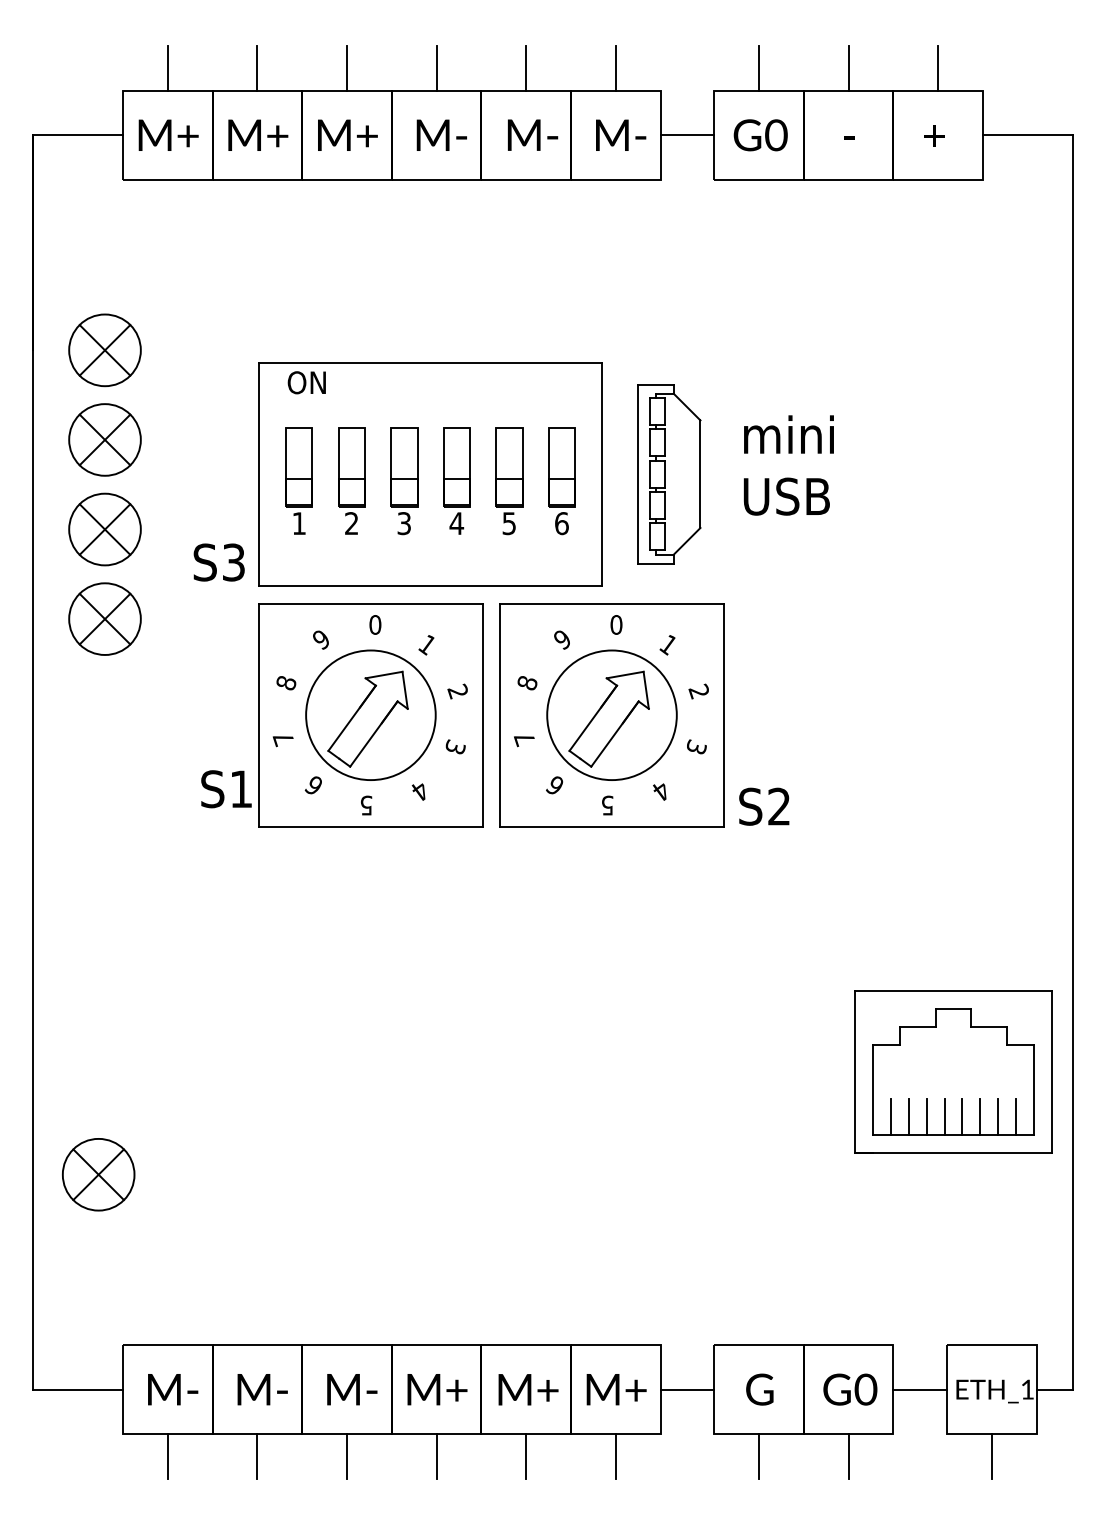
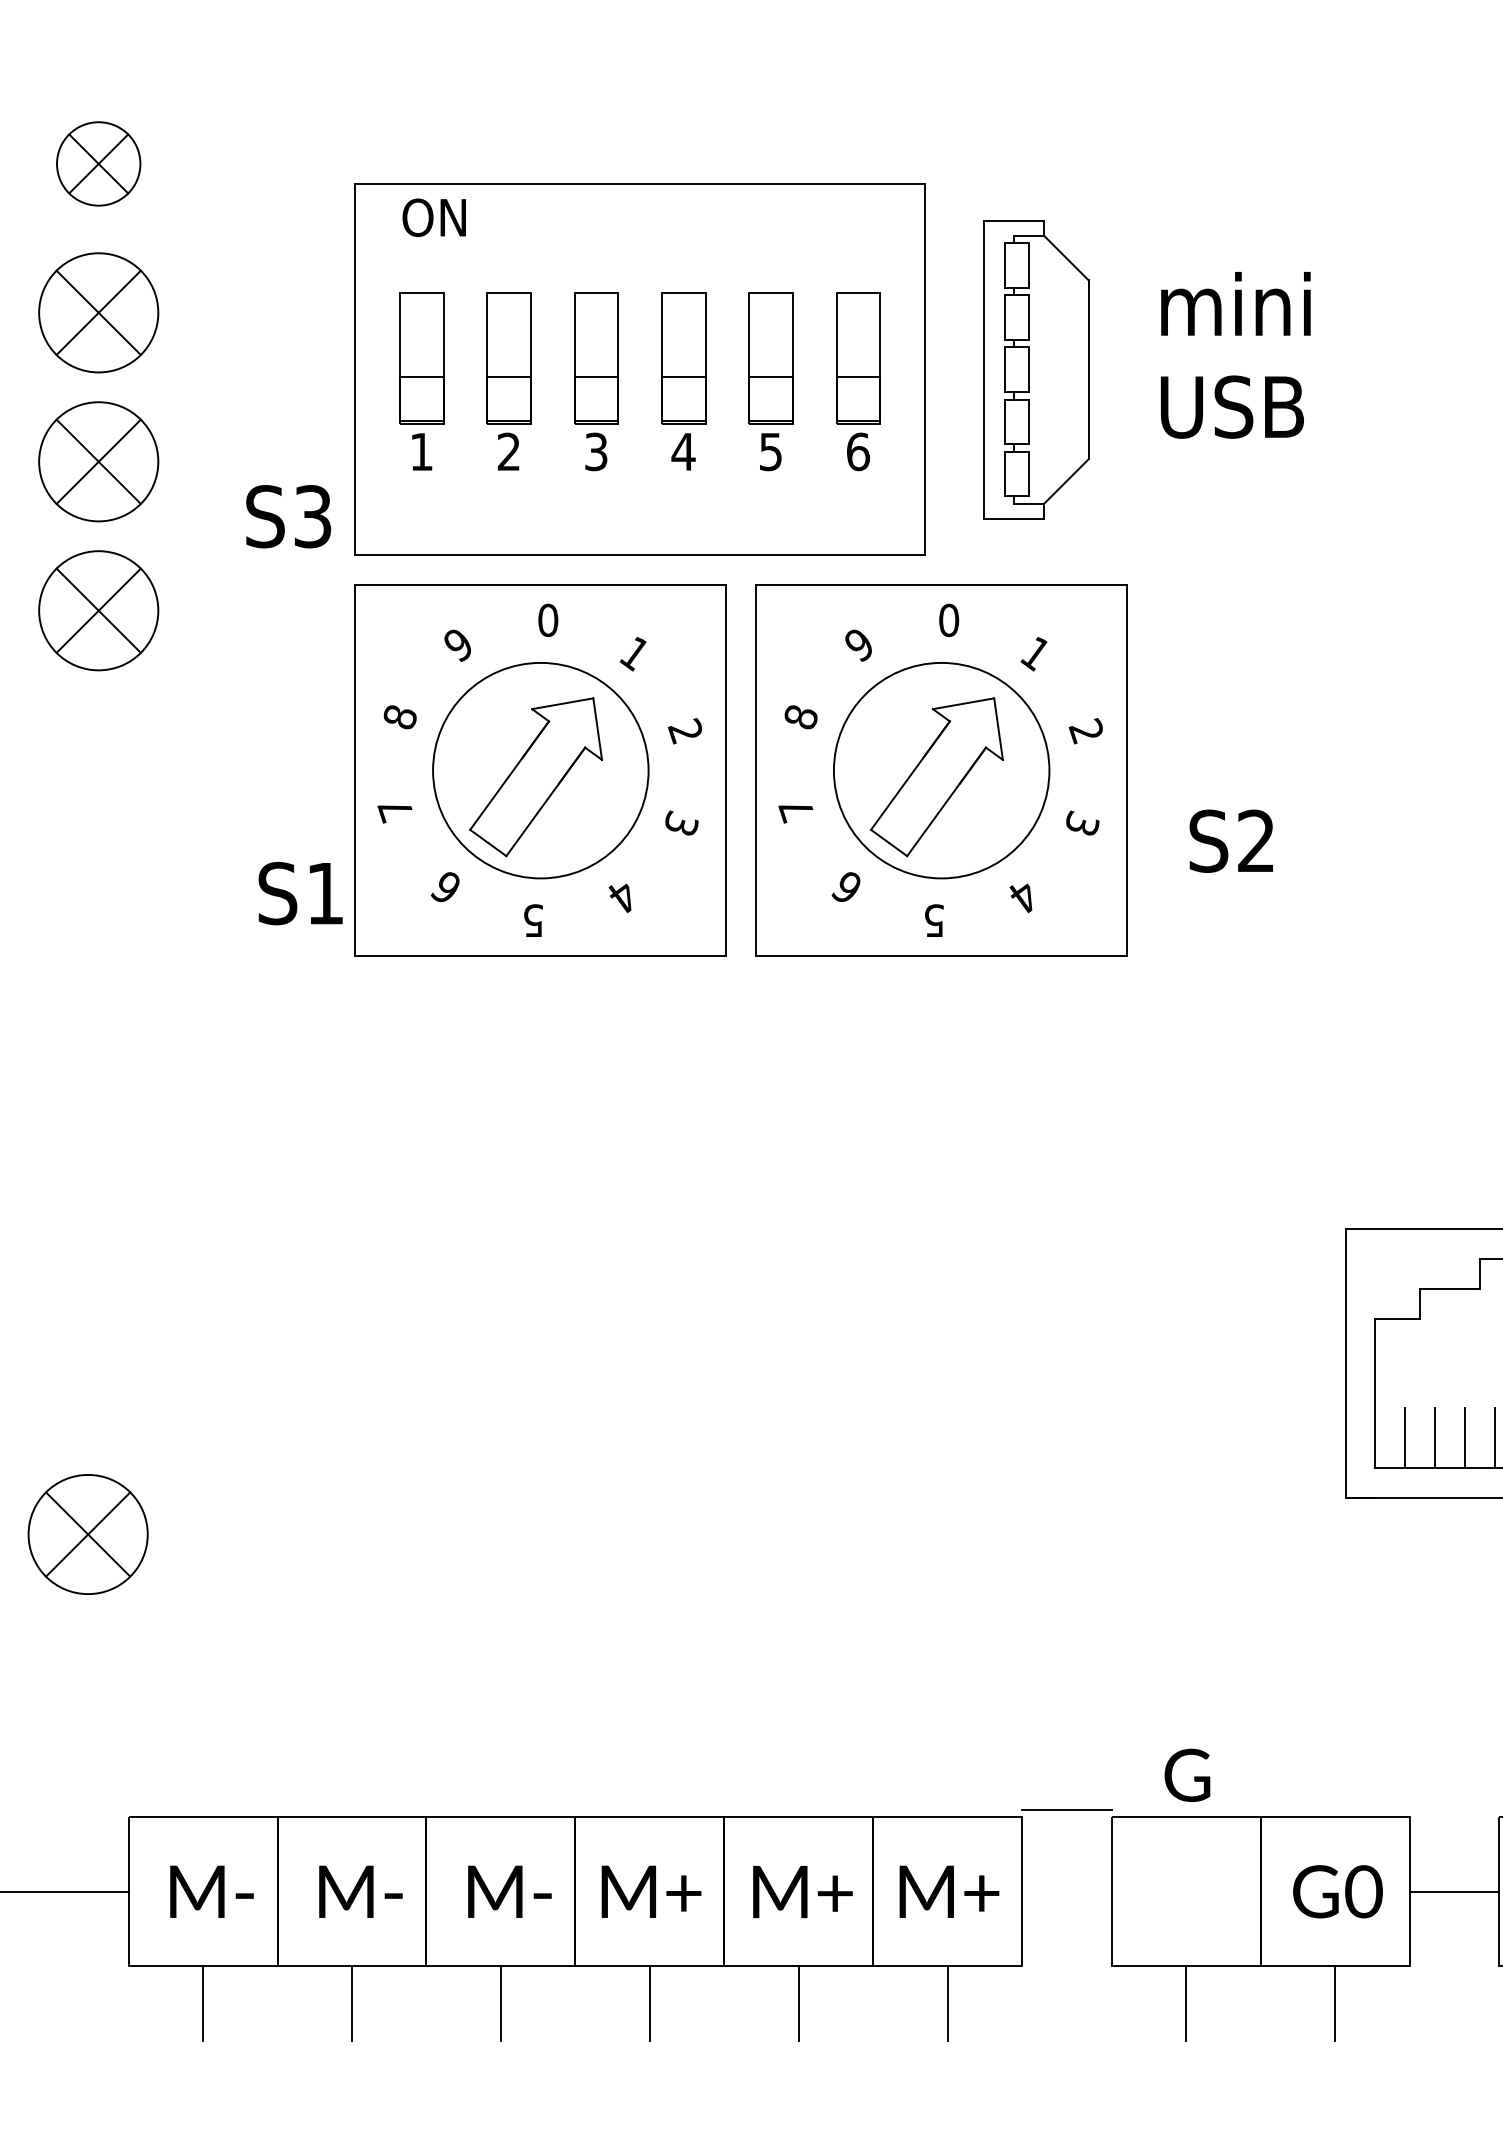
part: (104, 350) -> (97, 164), size x0.7
text: (764, 806) -> (1231, 840), moved
line: (687, 1389) -> (1067, 1810), moved
text: (759, 1389) -> (1186, 1775), moved

